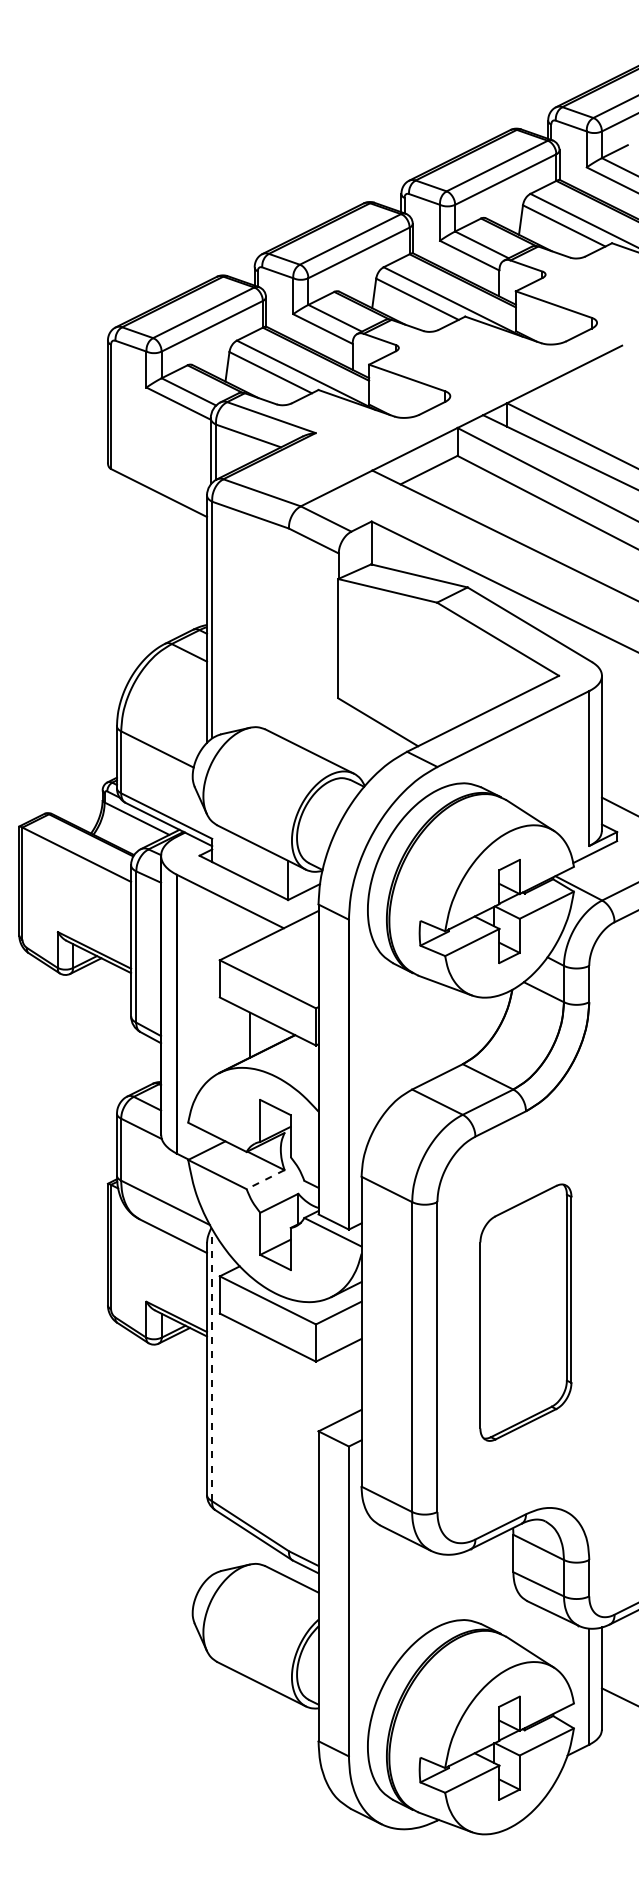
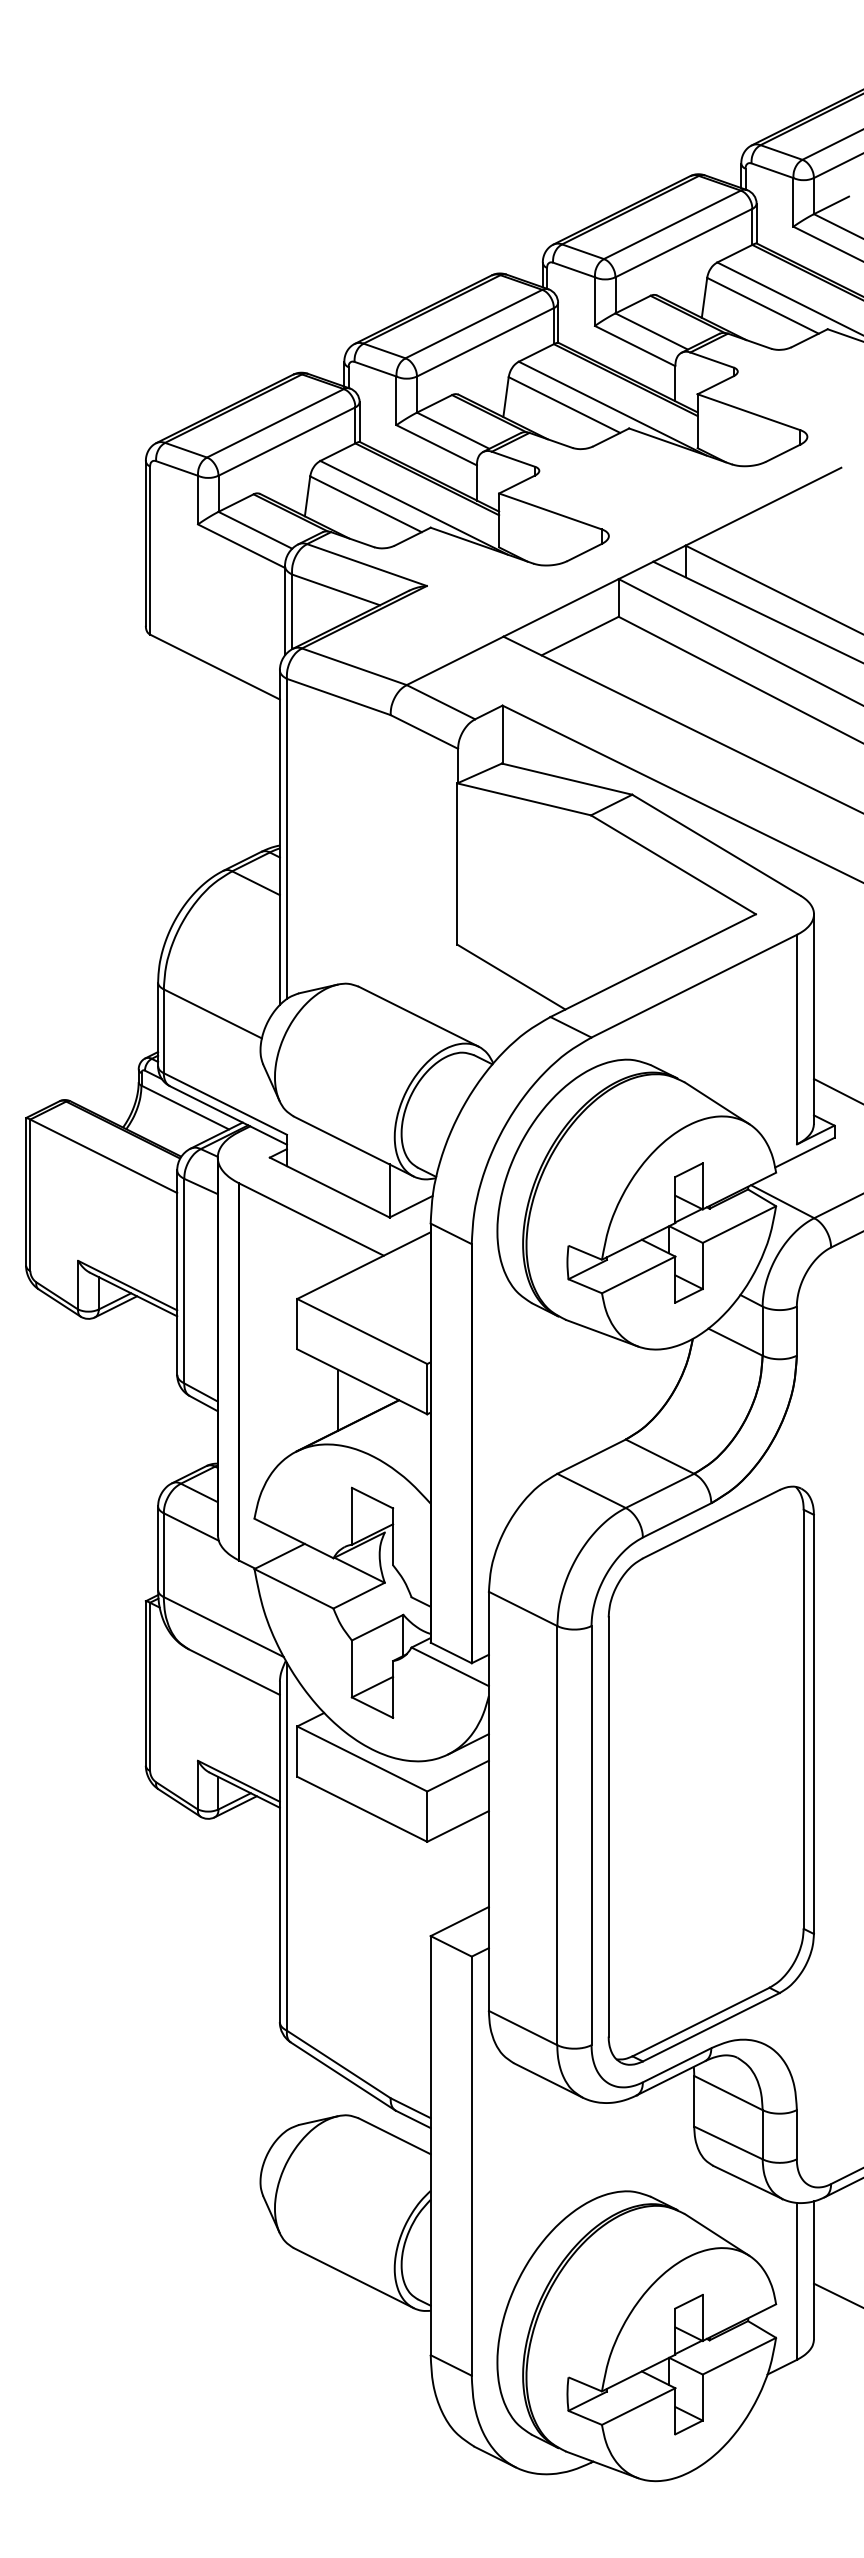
line: (265, 1179) -> (359, 1595), dashed -> solid
part: (525, 1312) -> (710, 1775), size x1.67
line: (212, 1365) -> (287, 1846), dashed -> solid

